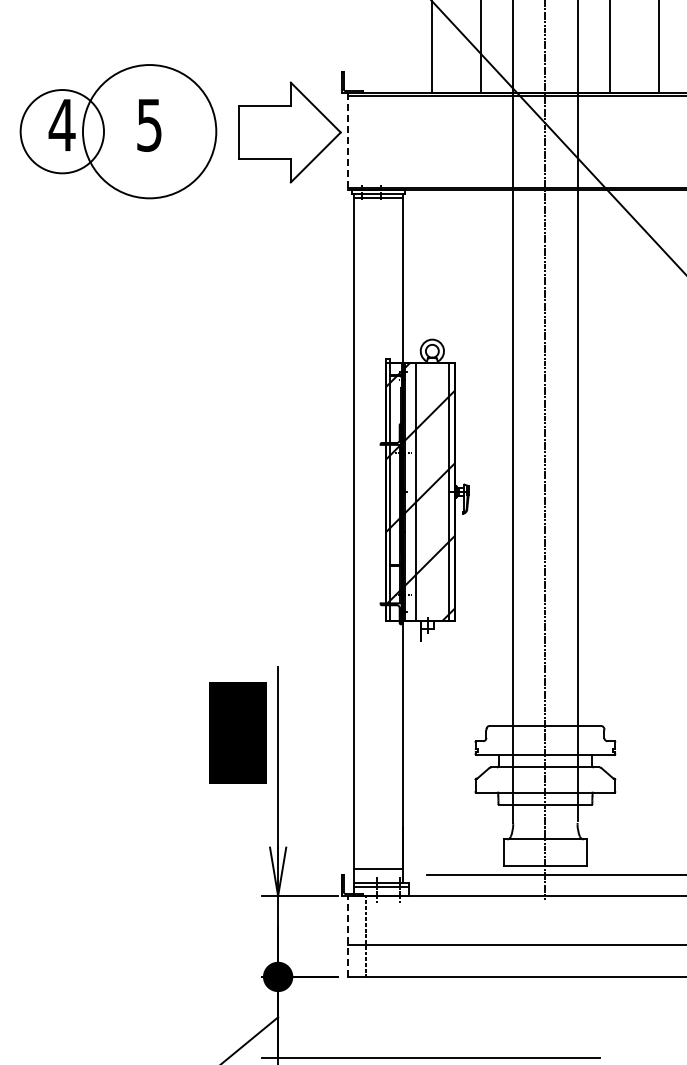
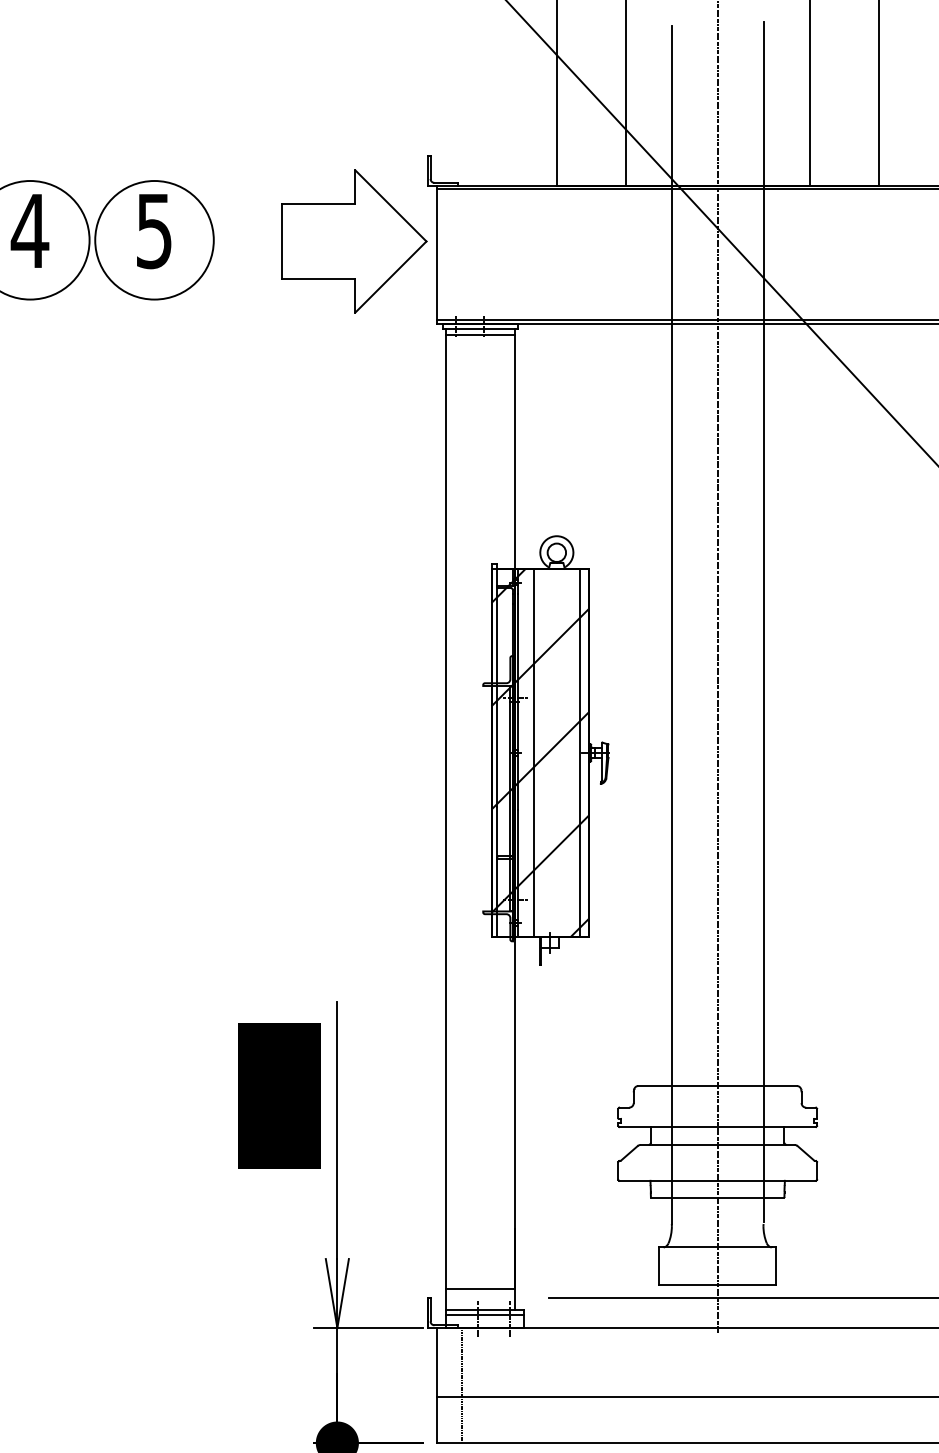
circle: (149, 131) -> (154, 240), size x0.62
line: (348, 142) -> (437, 255), dashed -> solid
line: (348, 936) -> (437, 1385), dashed -> solid

